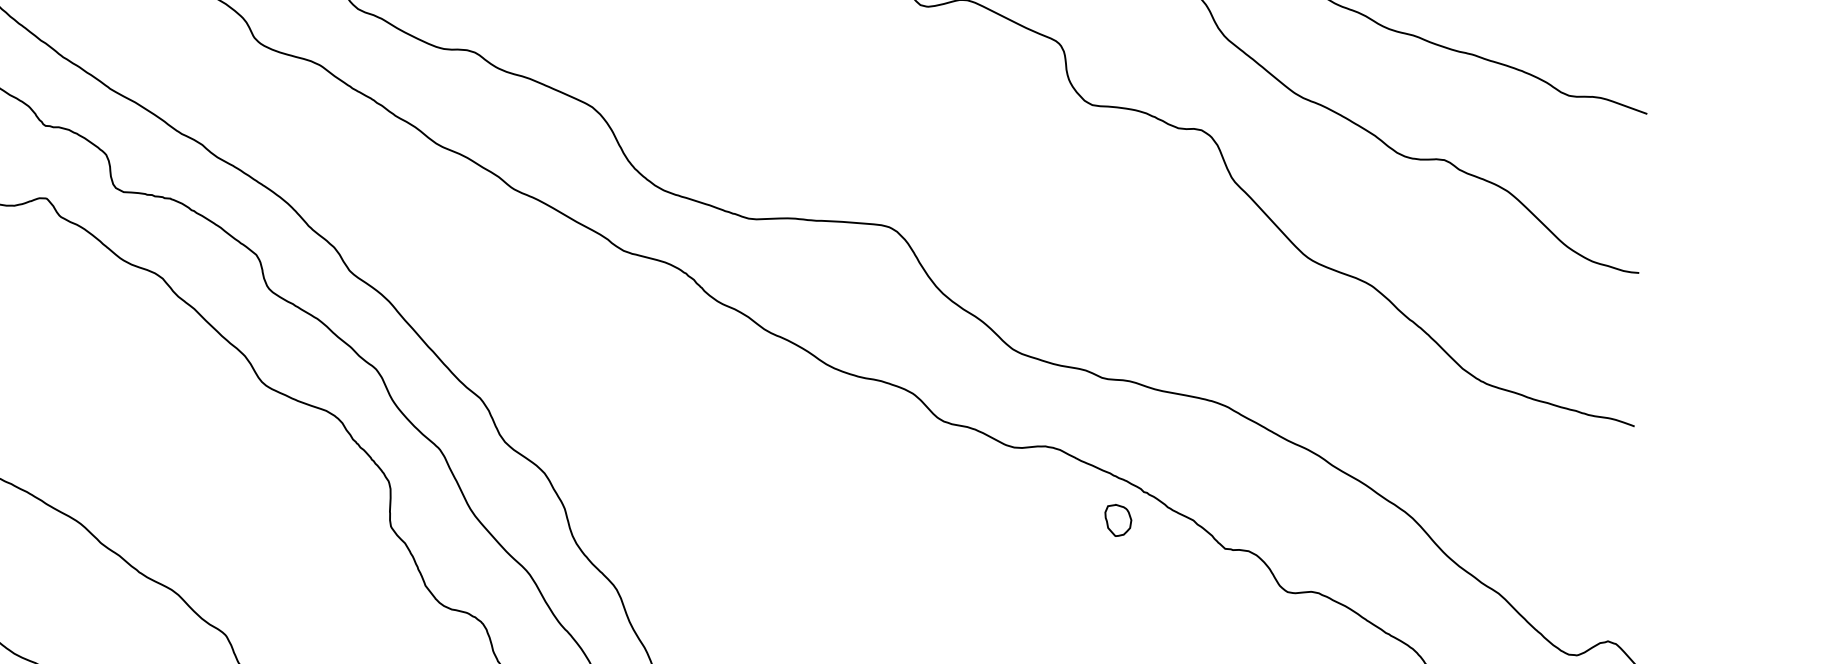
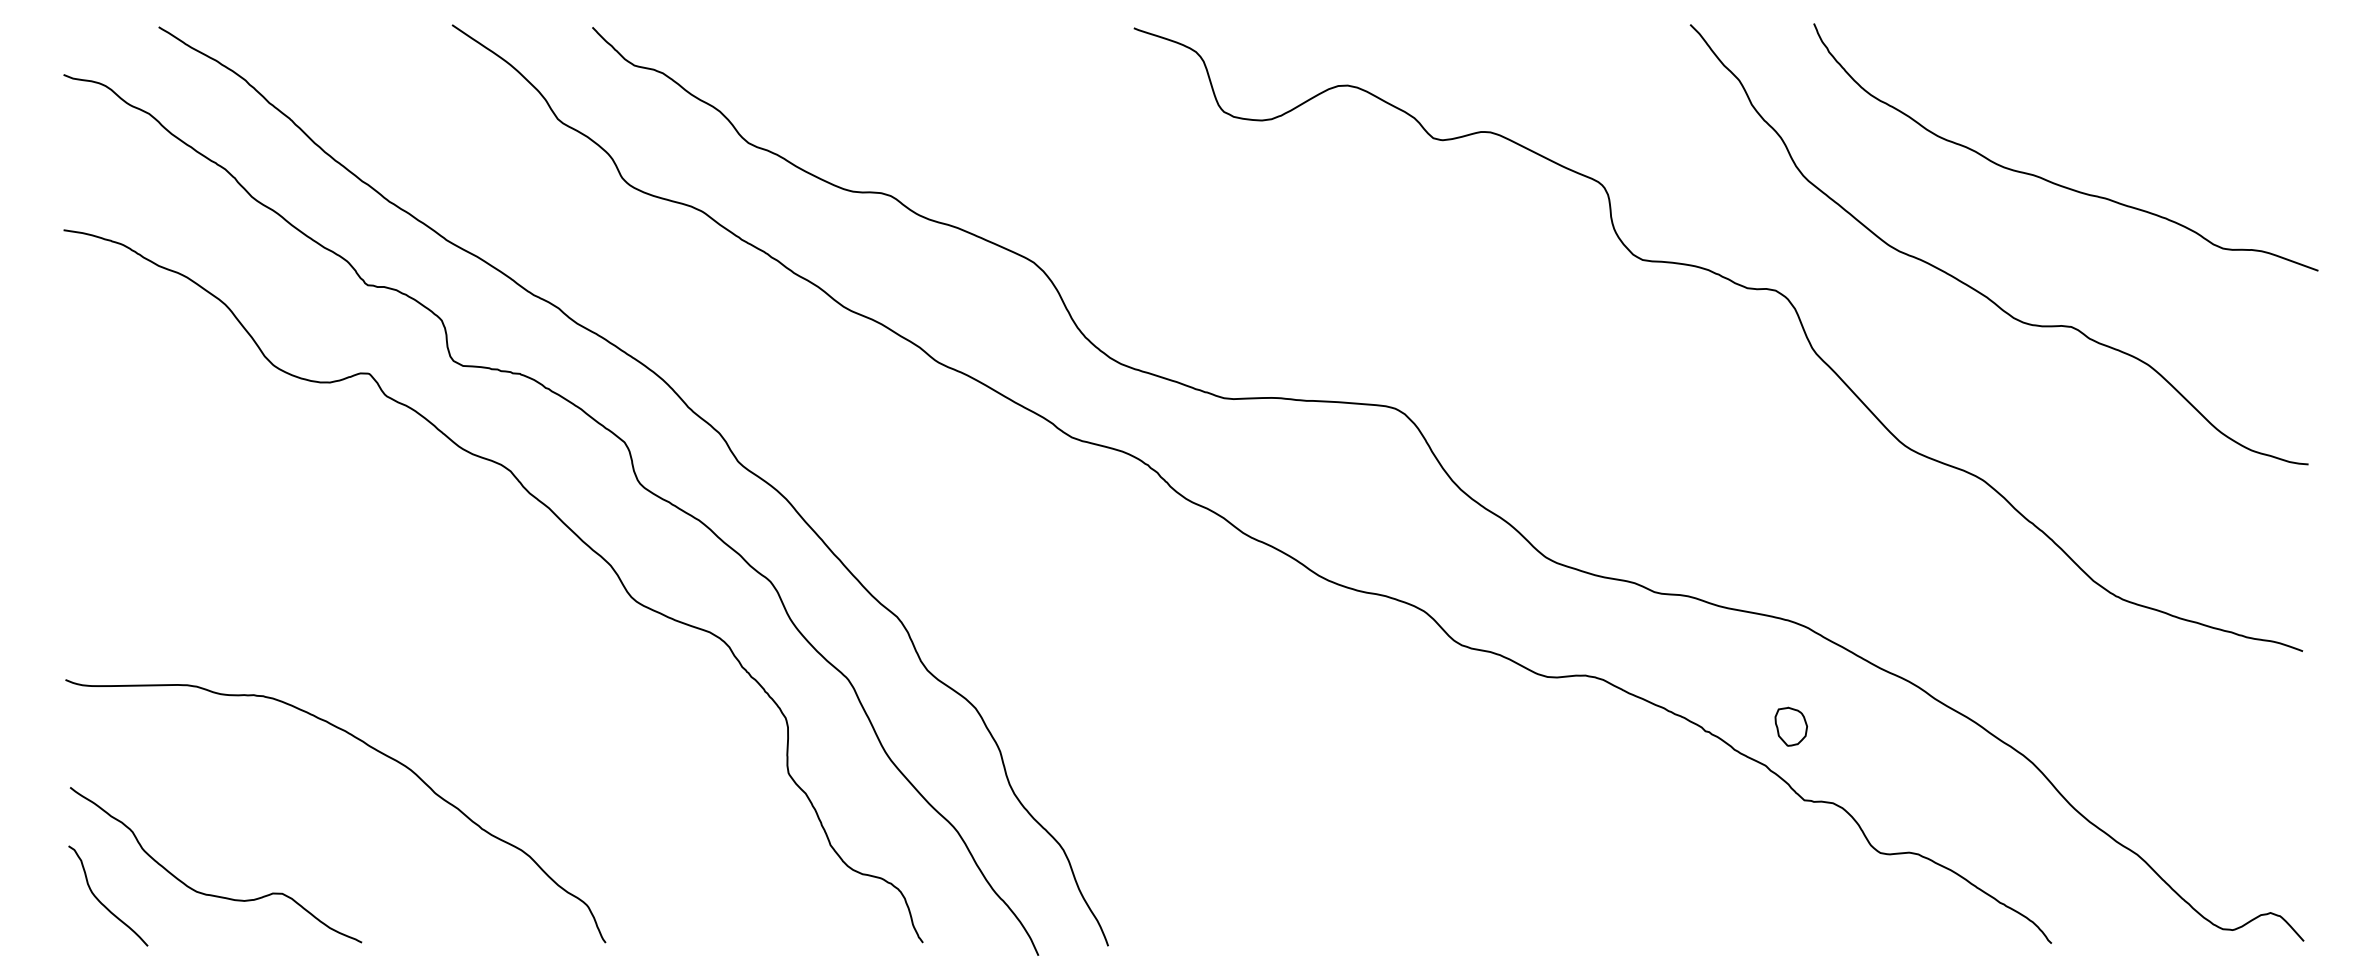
part: (1117, 520) -> (1790, 726), moved

